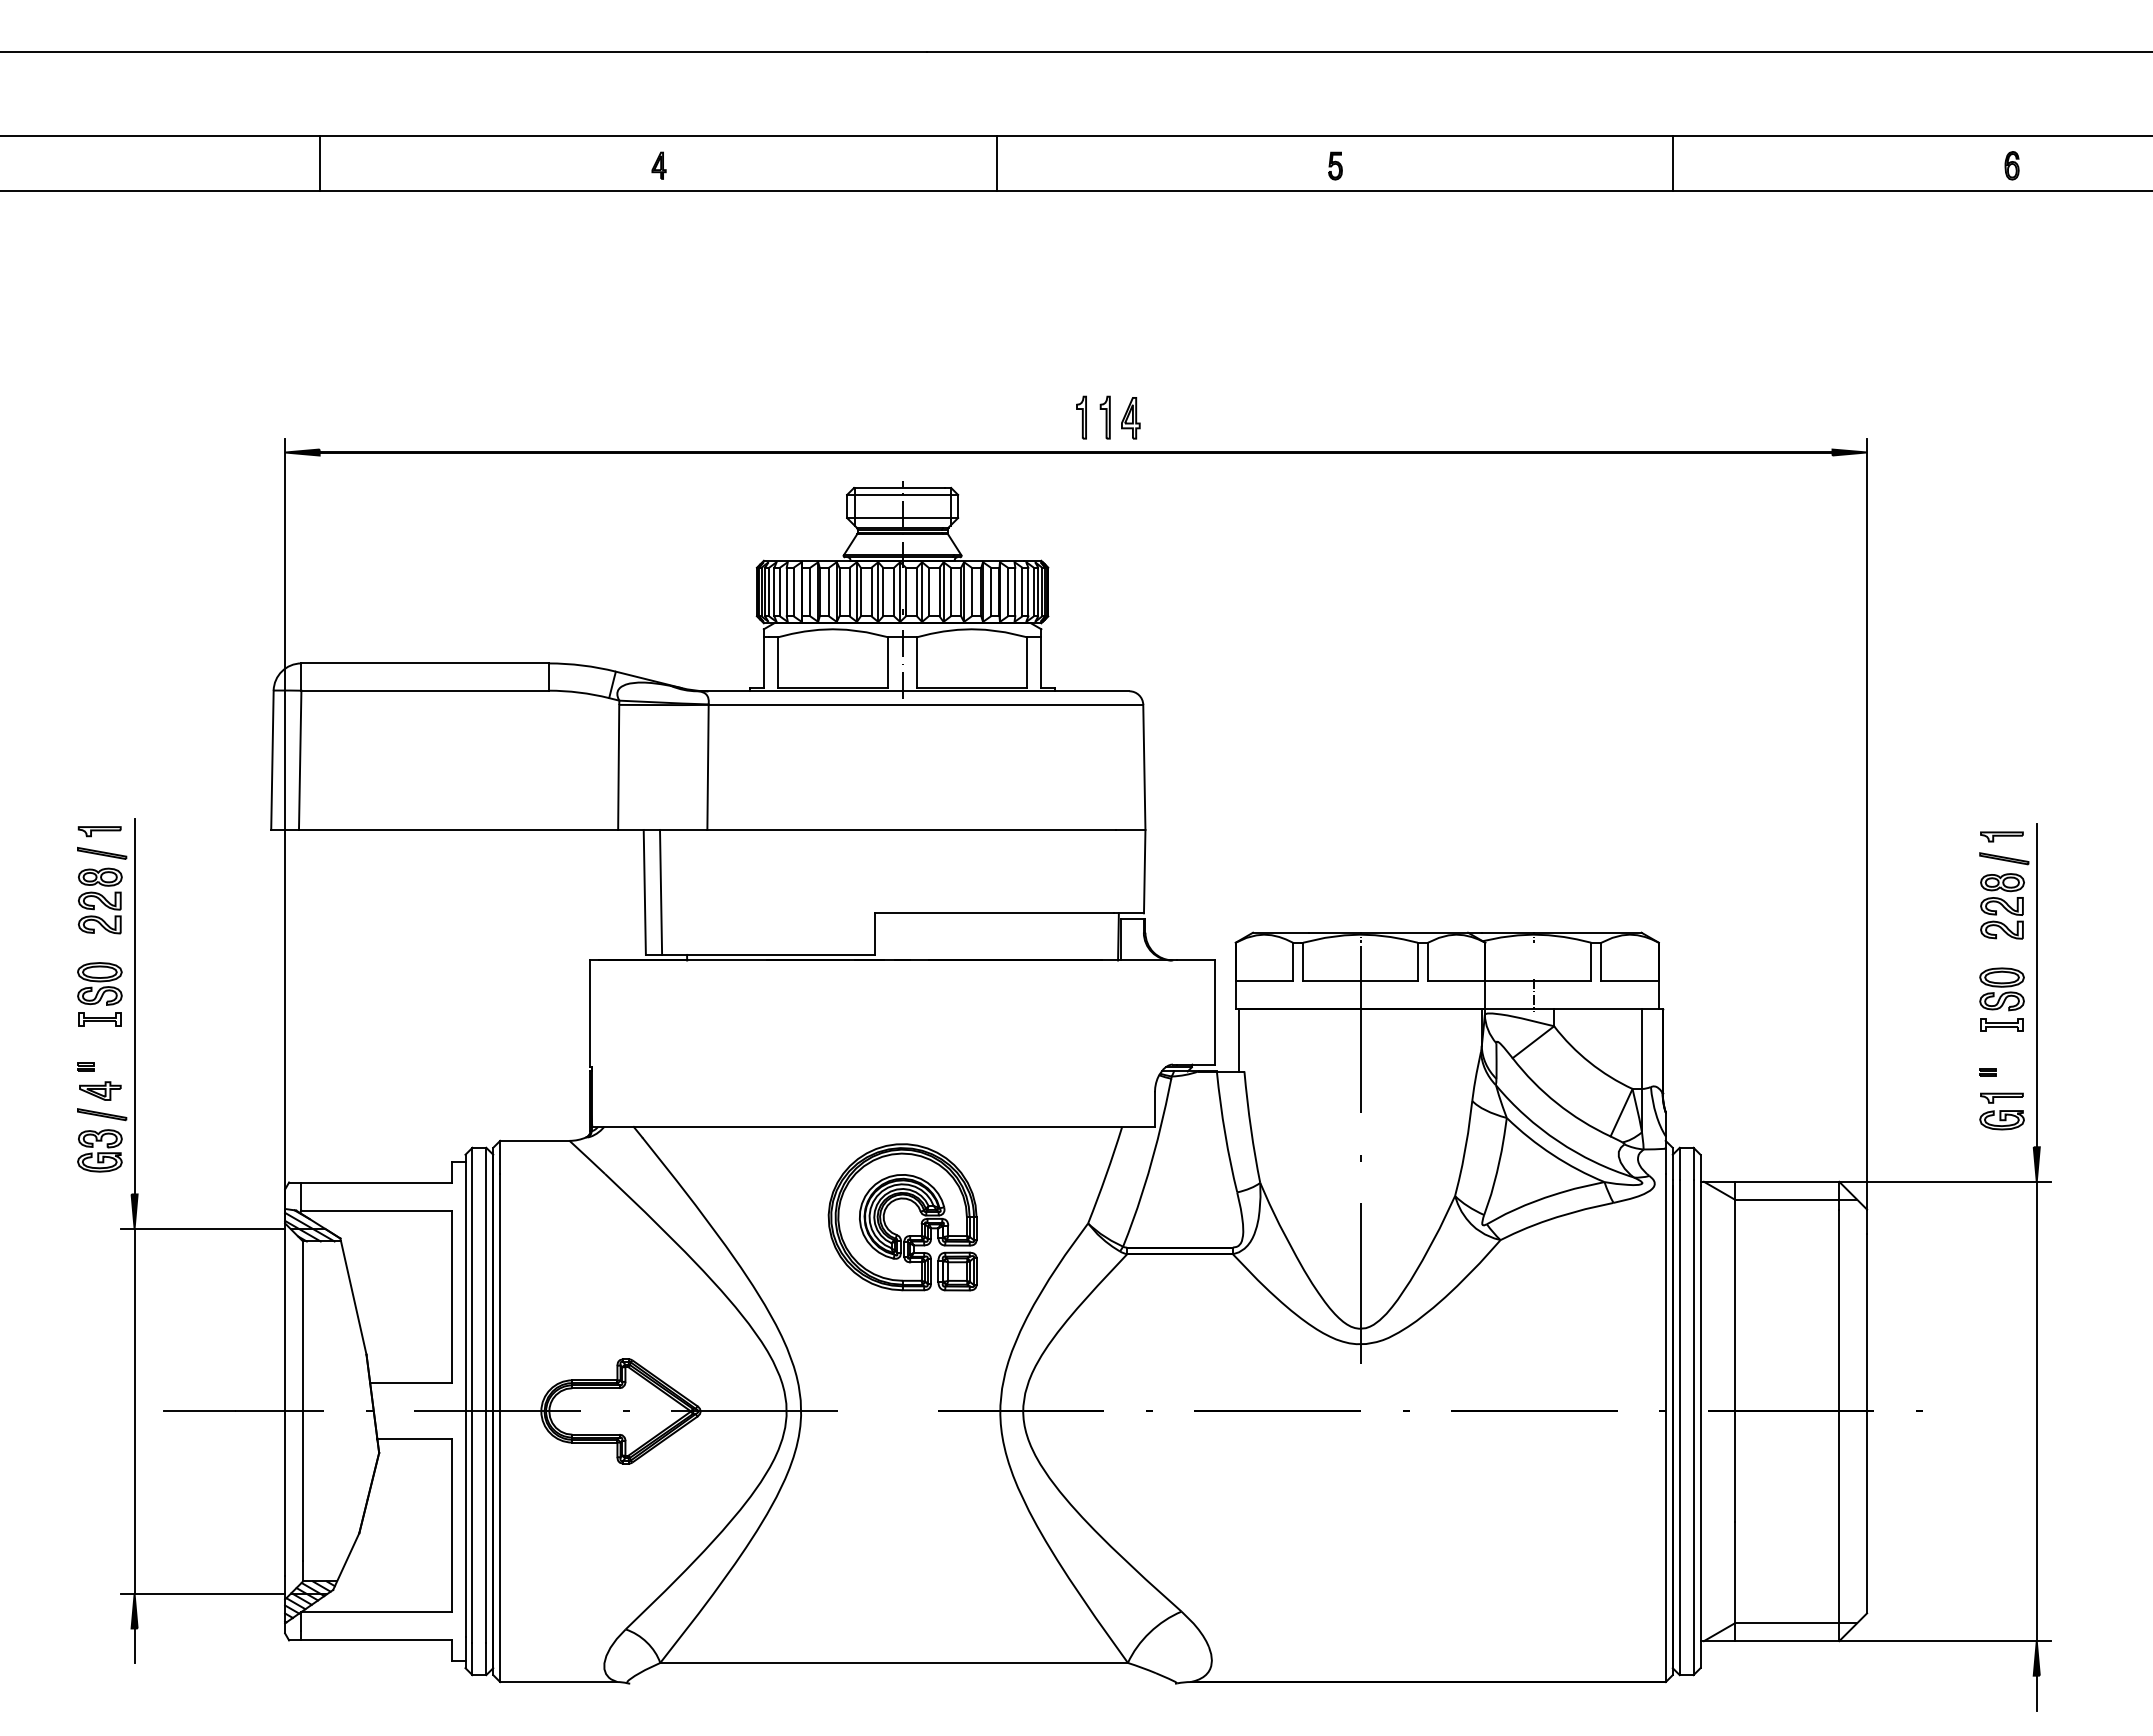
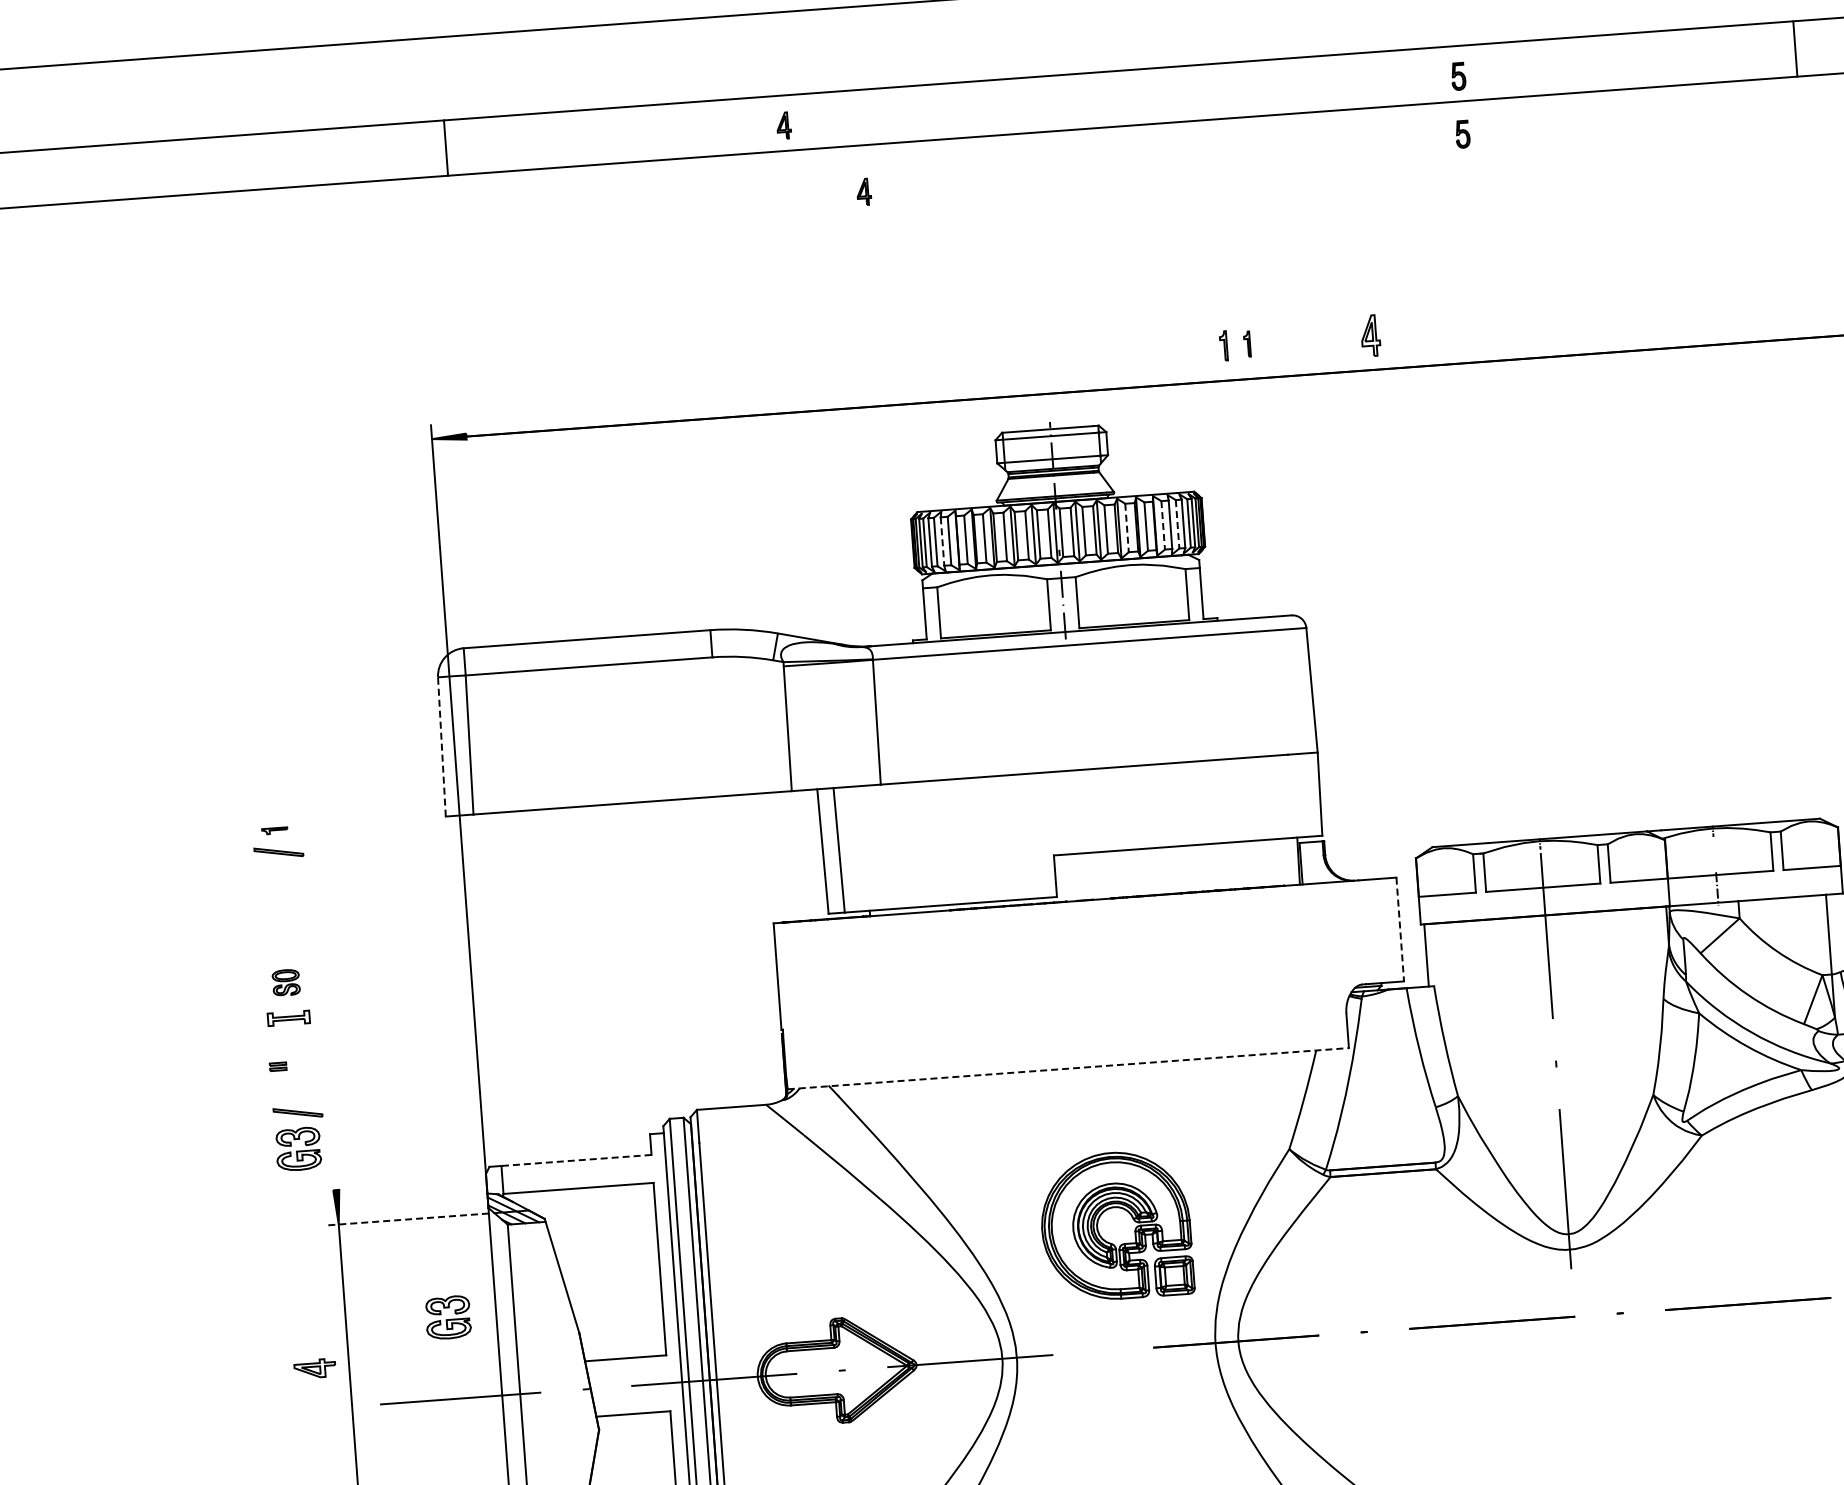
line: (996, 163) -> (1120, 98), removed
part: (1335, 223) -> (1462, 133), added
part: (733, 237) -> (863, 191), added
part: (1081, 417) -> (1223, 345), size x0.7
part: (1104, 417) -> (1246, 344), size x0.6
part: (1130, 418) -> (1370, 336), moved
line: (786, 592) -> (942, 542), solid -> dashed
line: (971, 592) -> (1126, 528), solid -> dashed
line: (1008, 592) -> (1163, 525), solid -> dashed
line: (1022, 592) -> (1177, 524), solid -> dashed
line: (272, 760) -> (441, 747), solid -> dashed
part: (99, 831) -> (274, 830), size x0.6
part: (99, 900) -> (279, 899), removed
part: (99, 983) -> (285, 982), size x0.6
line: (134, 1006) -> (322, 1002), removed
line: (1214, 1013) -> (1399, 930), solid -> dashed
part: (100, 1090) -> (315, 1368), moved
line: (874, 1126) -> (1069, 1068), solid -> dashed
line: (375, 1182) -> (575, 1160), solid -> dashed
part: (902, 1217) -> (1115, 1226), moved
line: (202, 1228) -> (406, 1219), solid -> dashed
part: (236, 1329) -> (447, 1317), added

